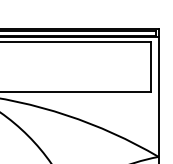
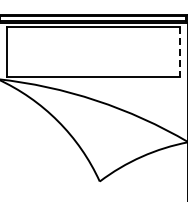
line: (150, 67) -> (180, 52), solid -> dashed

